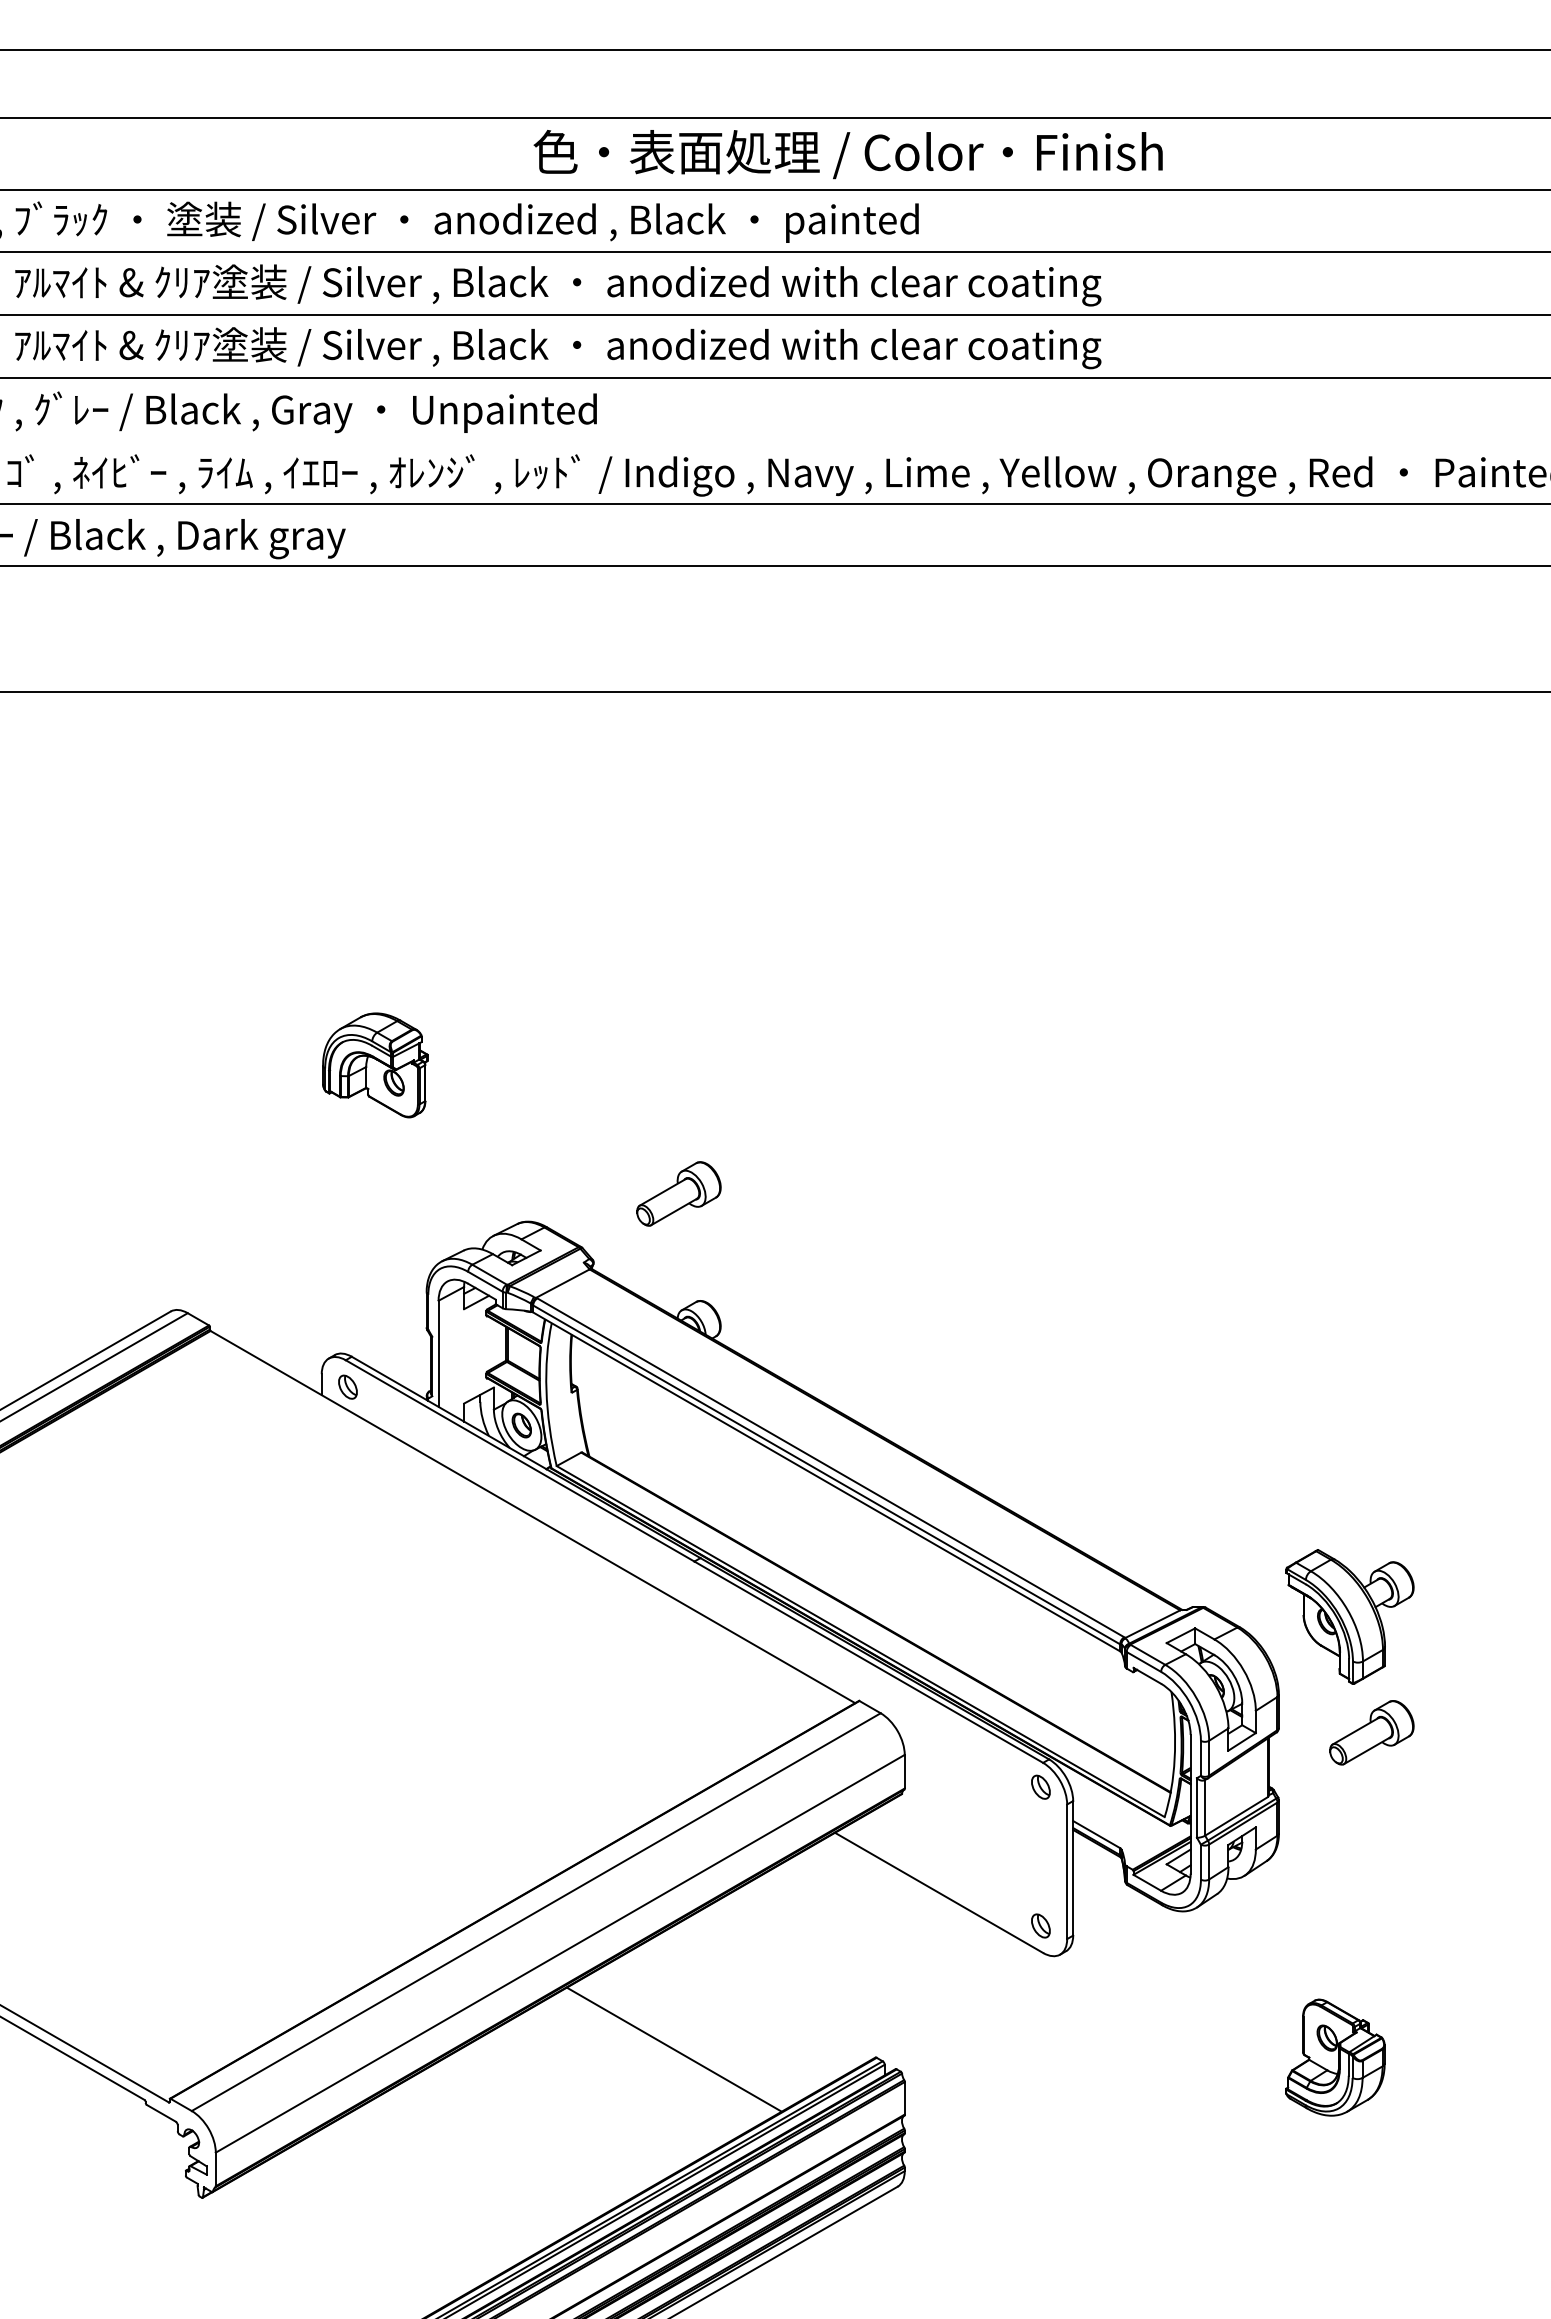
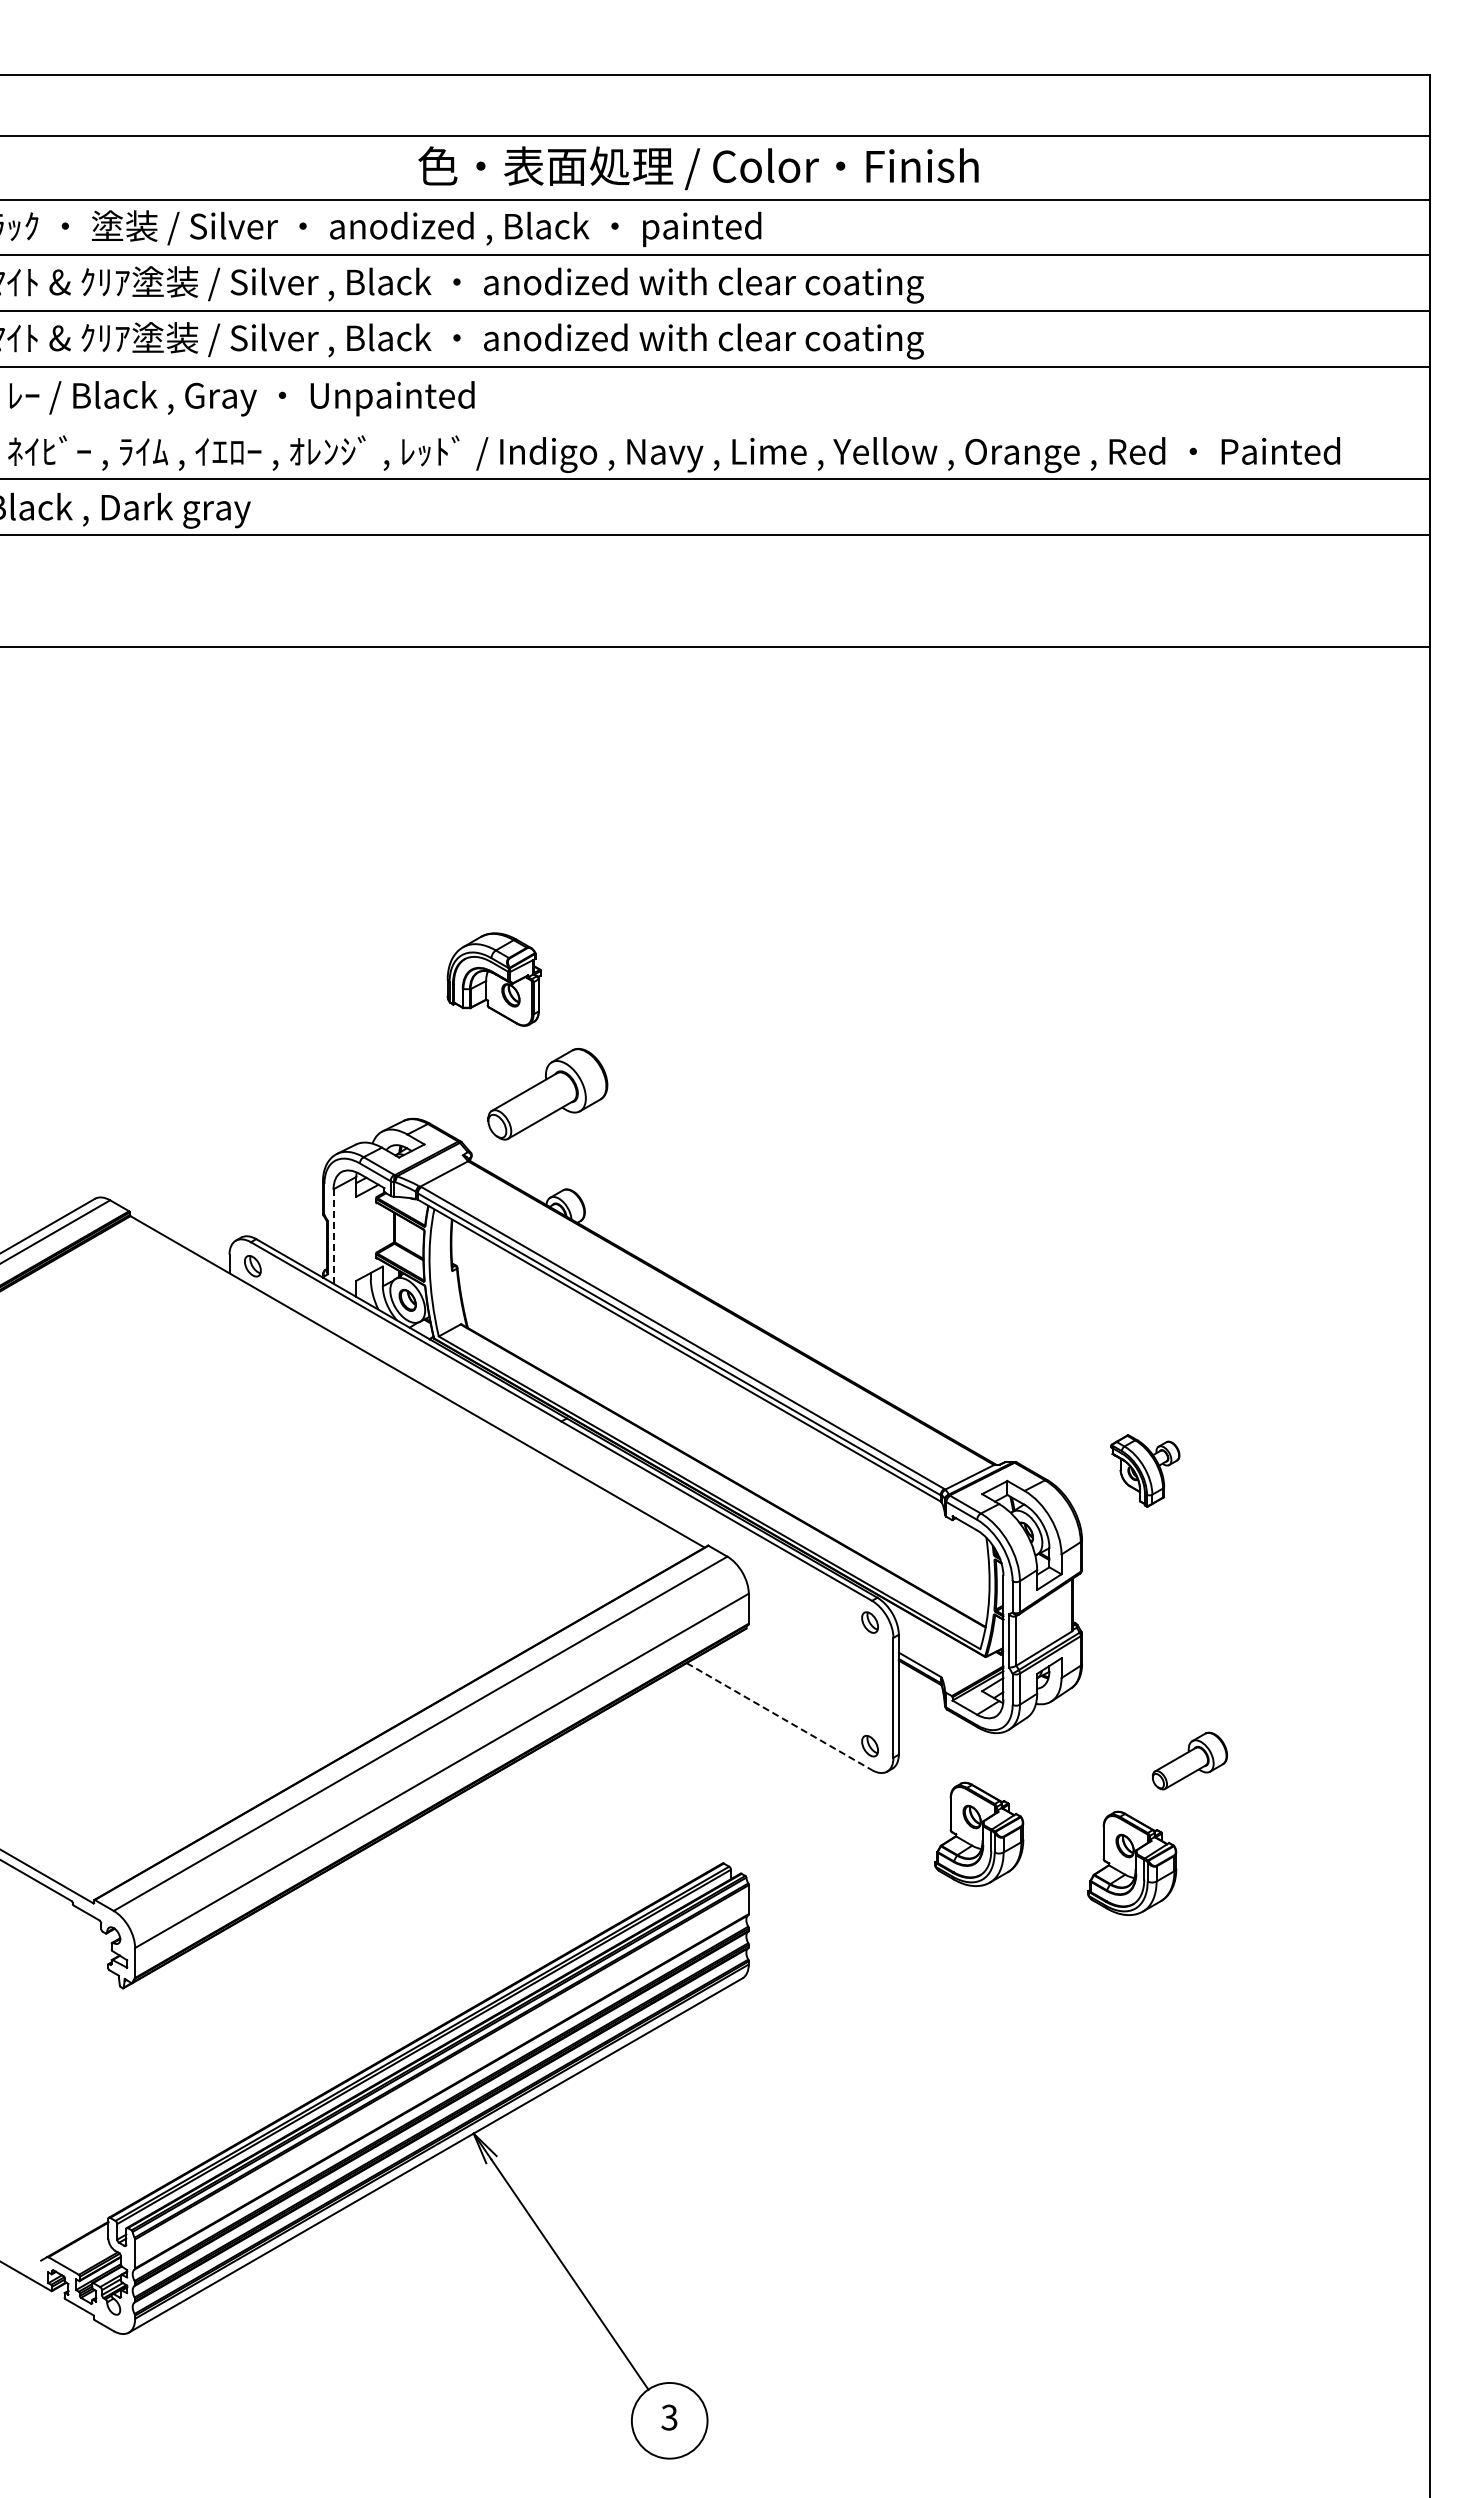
part: (374, 1065) -> (493, 979), moved
part: (678, 1193) -> (547, 1093), size x1.6
line: (438, 1353) -> (333, 1236), solid -> dashed
part: (1350, 1616) -> (1145, 1470), size x0.6
part: (1371, 1732) -> (1189, 1760), moved
line: (939, 1892) -> (779, 1716), solid -> dashed
part: (1163, 2024) -> (979, 1833), added
line: (674, 2049) -> (543, 1856), removed

